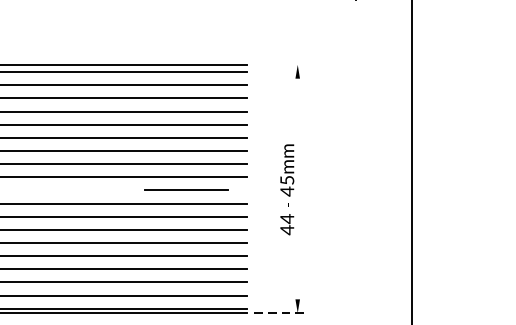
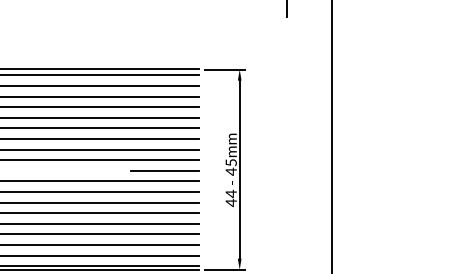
line: (278, 64) -> (224, 69), added
line: (297, 188) -> (239, 169), added
line: (185, 190) -> (164, 170), moved
line: (280, 312) -> (225, 269), dashed -> solid

